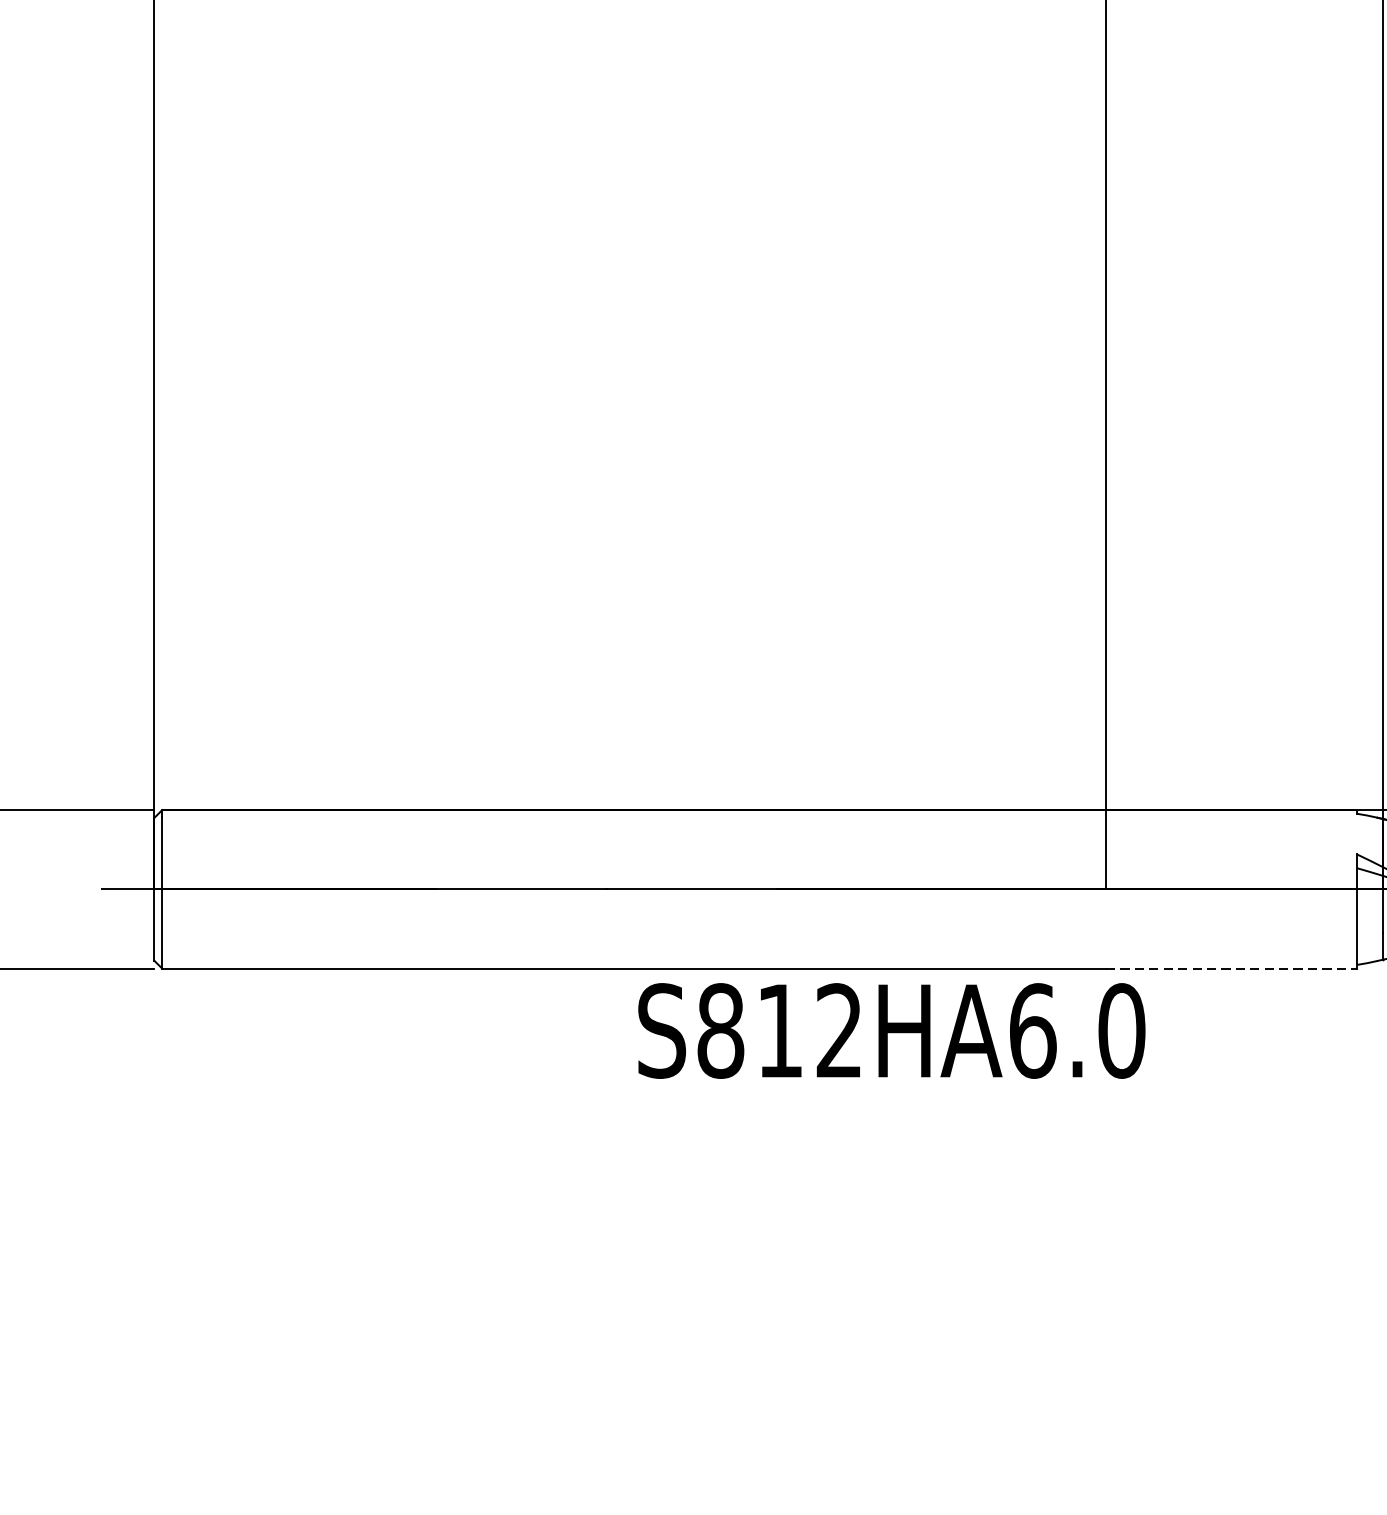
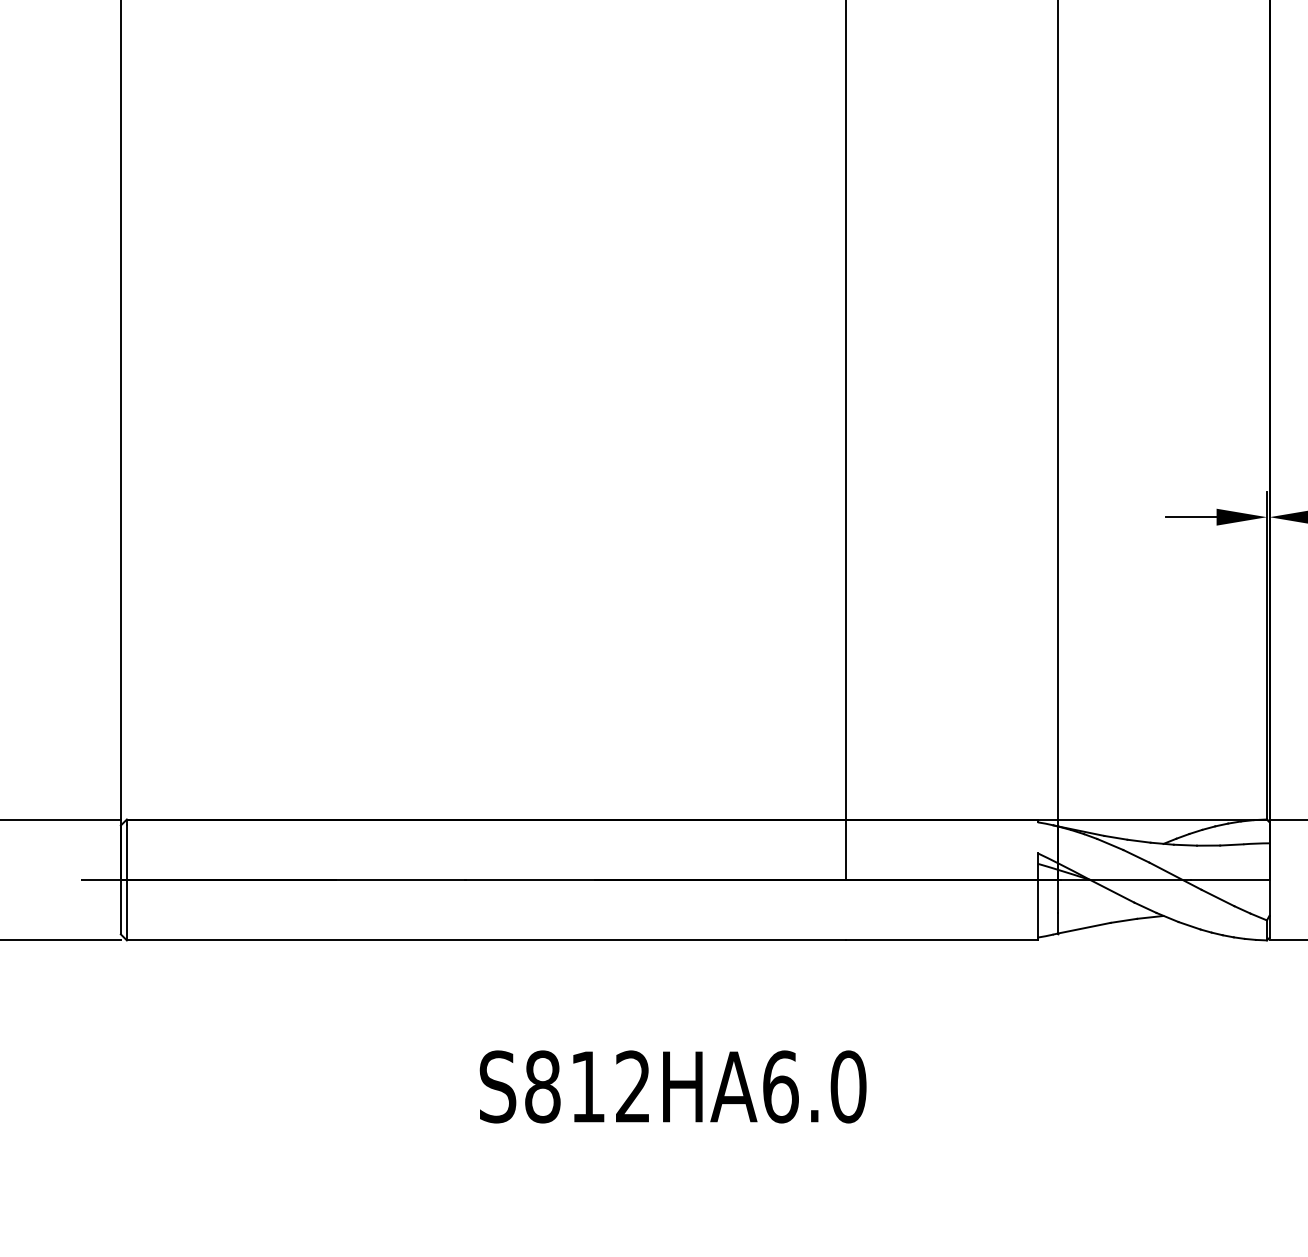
line: (1231, 968) -> (942, 940), dashed -> solid
text: (890, 1030) -> (672, 1086), moved

